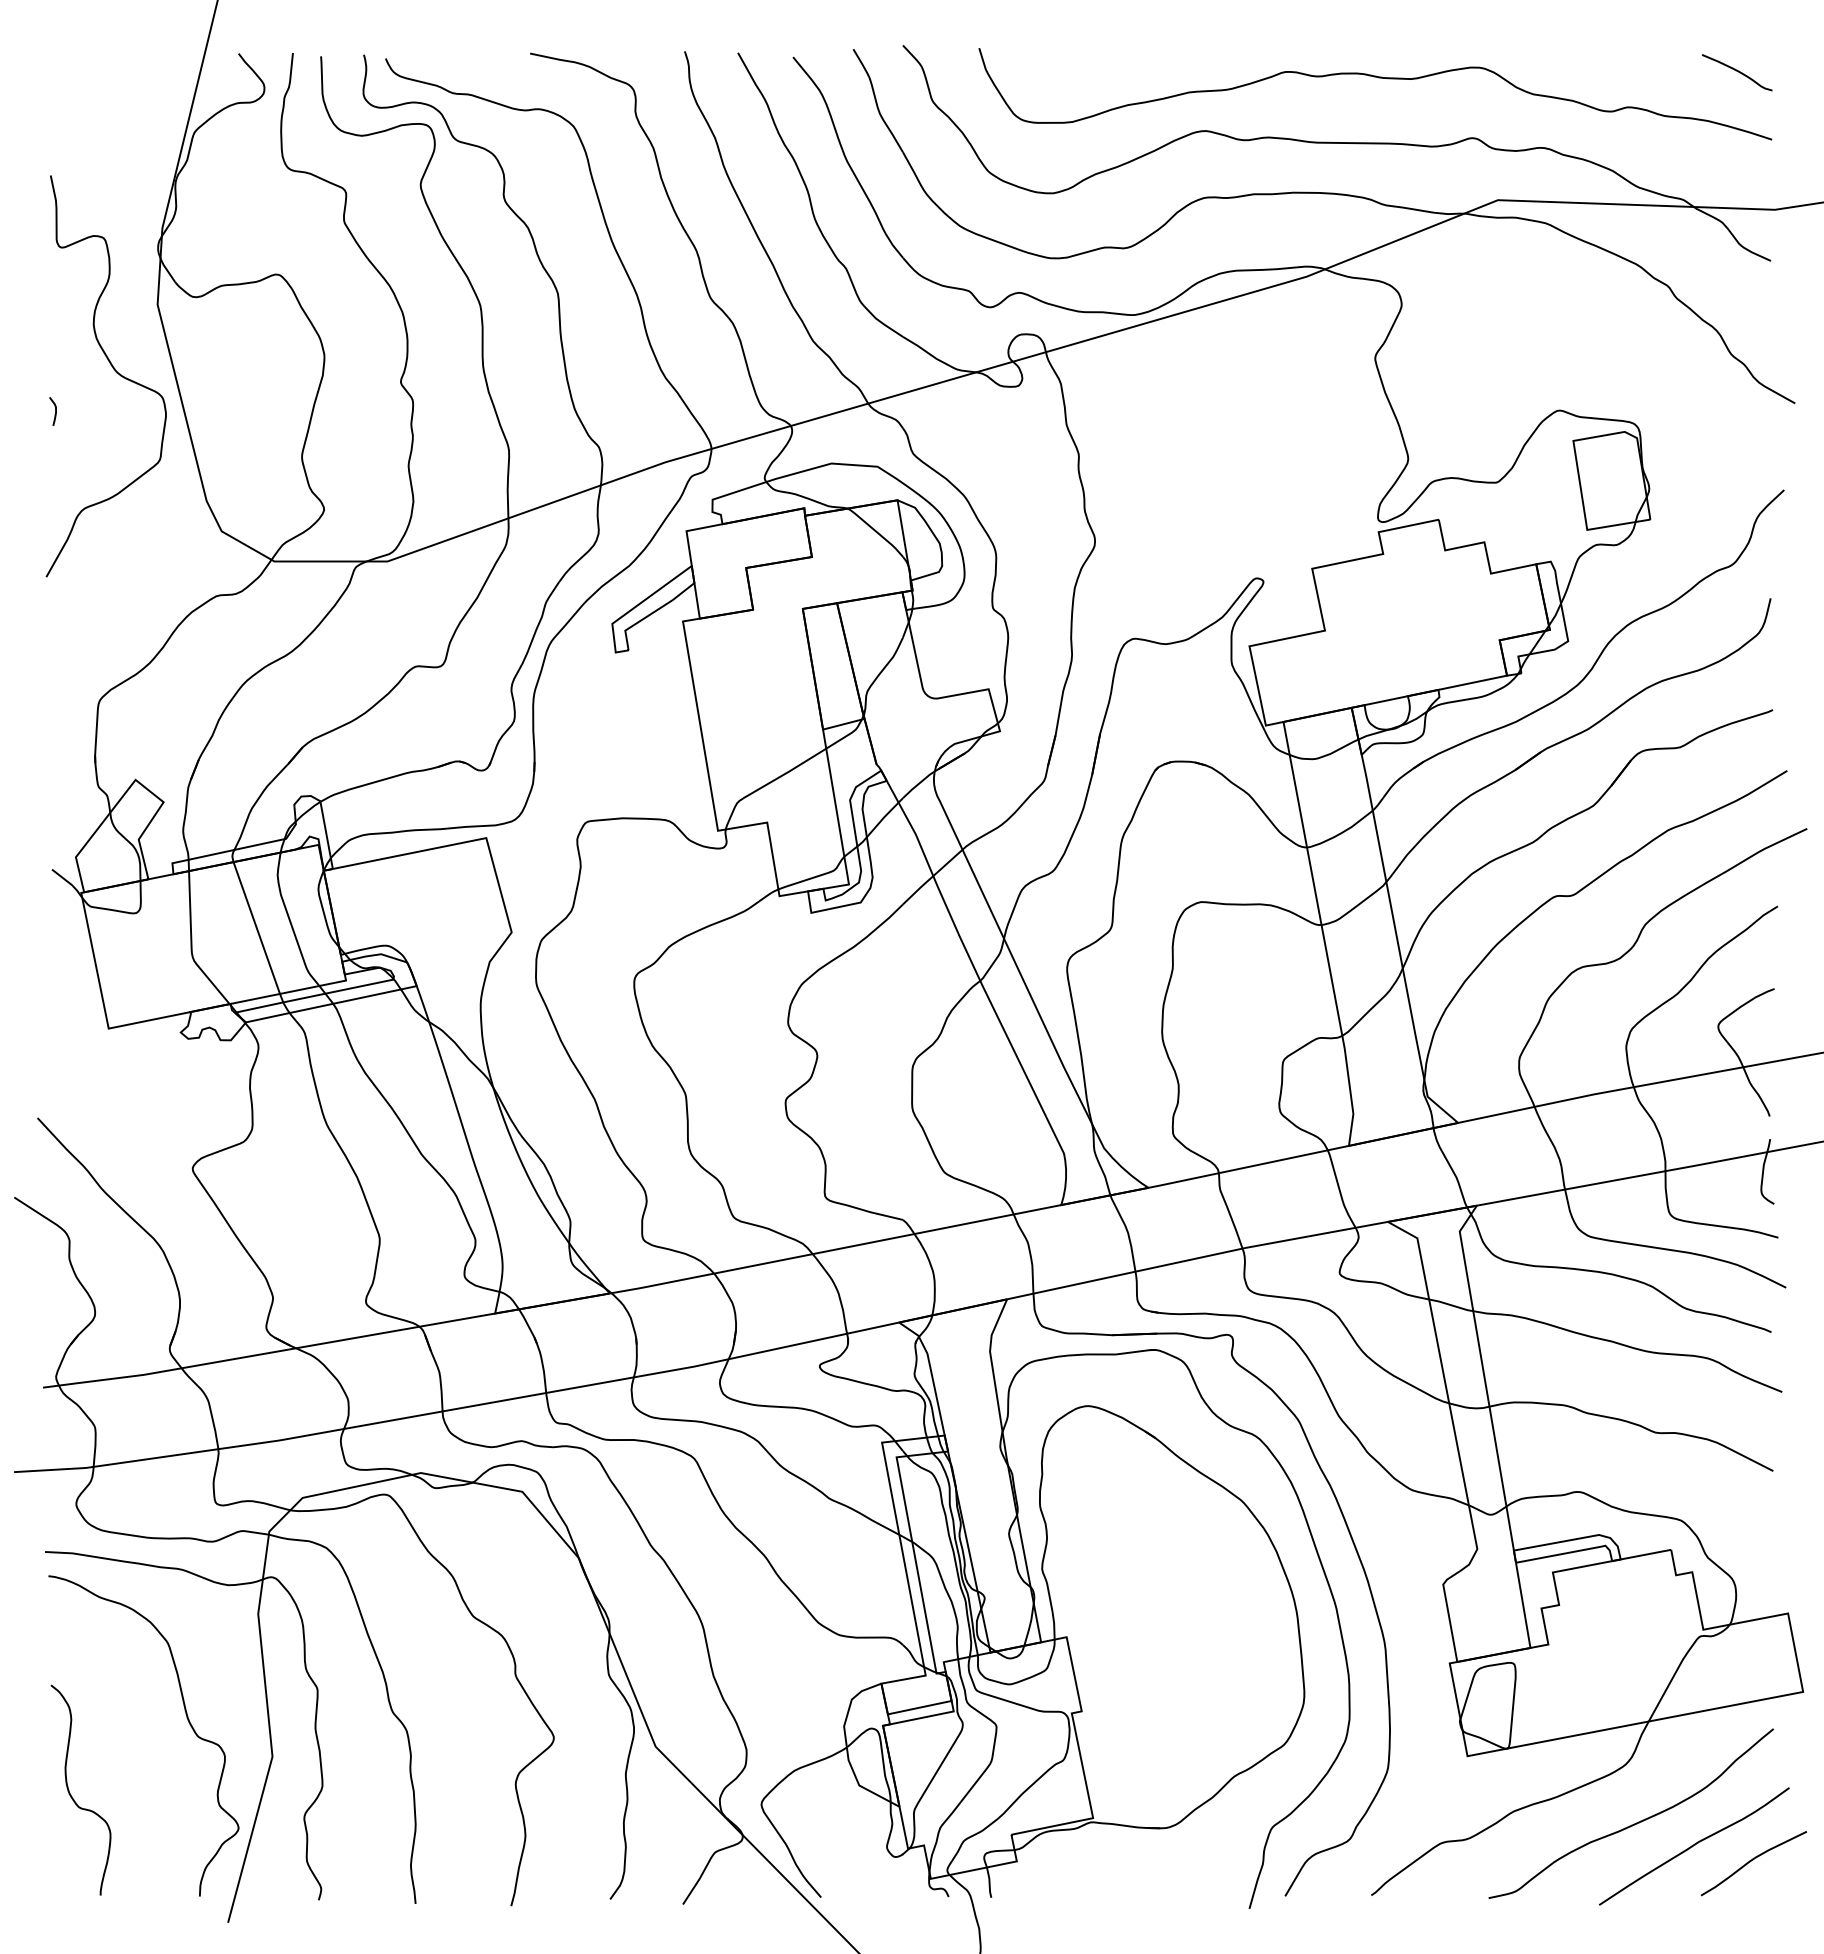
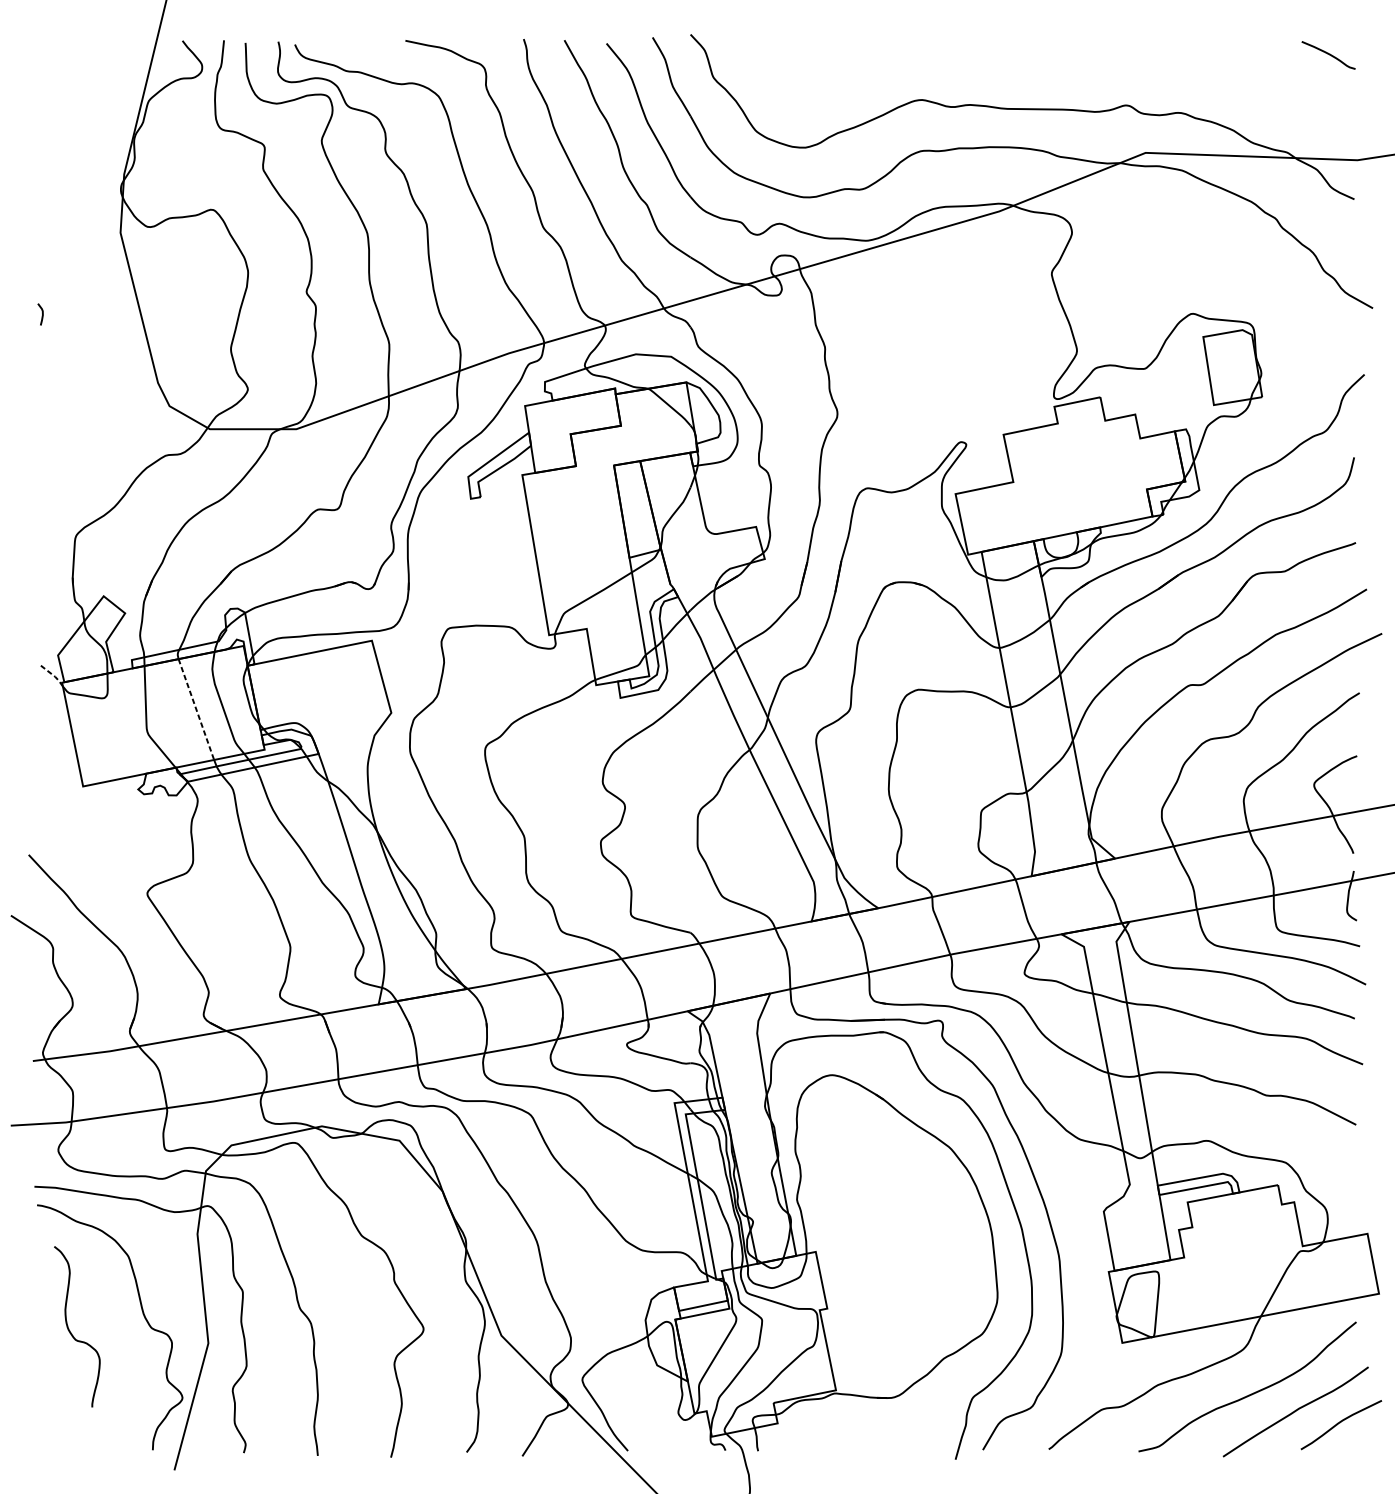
curve: (1378, 78) -> (1054, 59), removed
curve: (112, 368) -> (86, 281), removed
line: (69, 883) -> (53, 675), solid -> dashed
line: (256, 928) -> (196, 709), solid -> dashed
curve: (71, 1794) -> (69, 1330), moved

